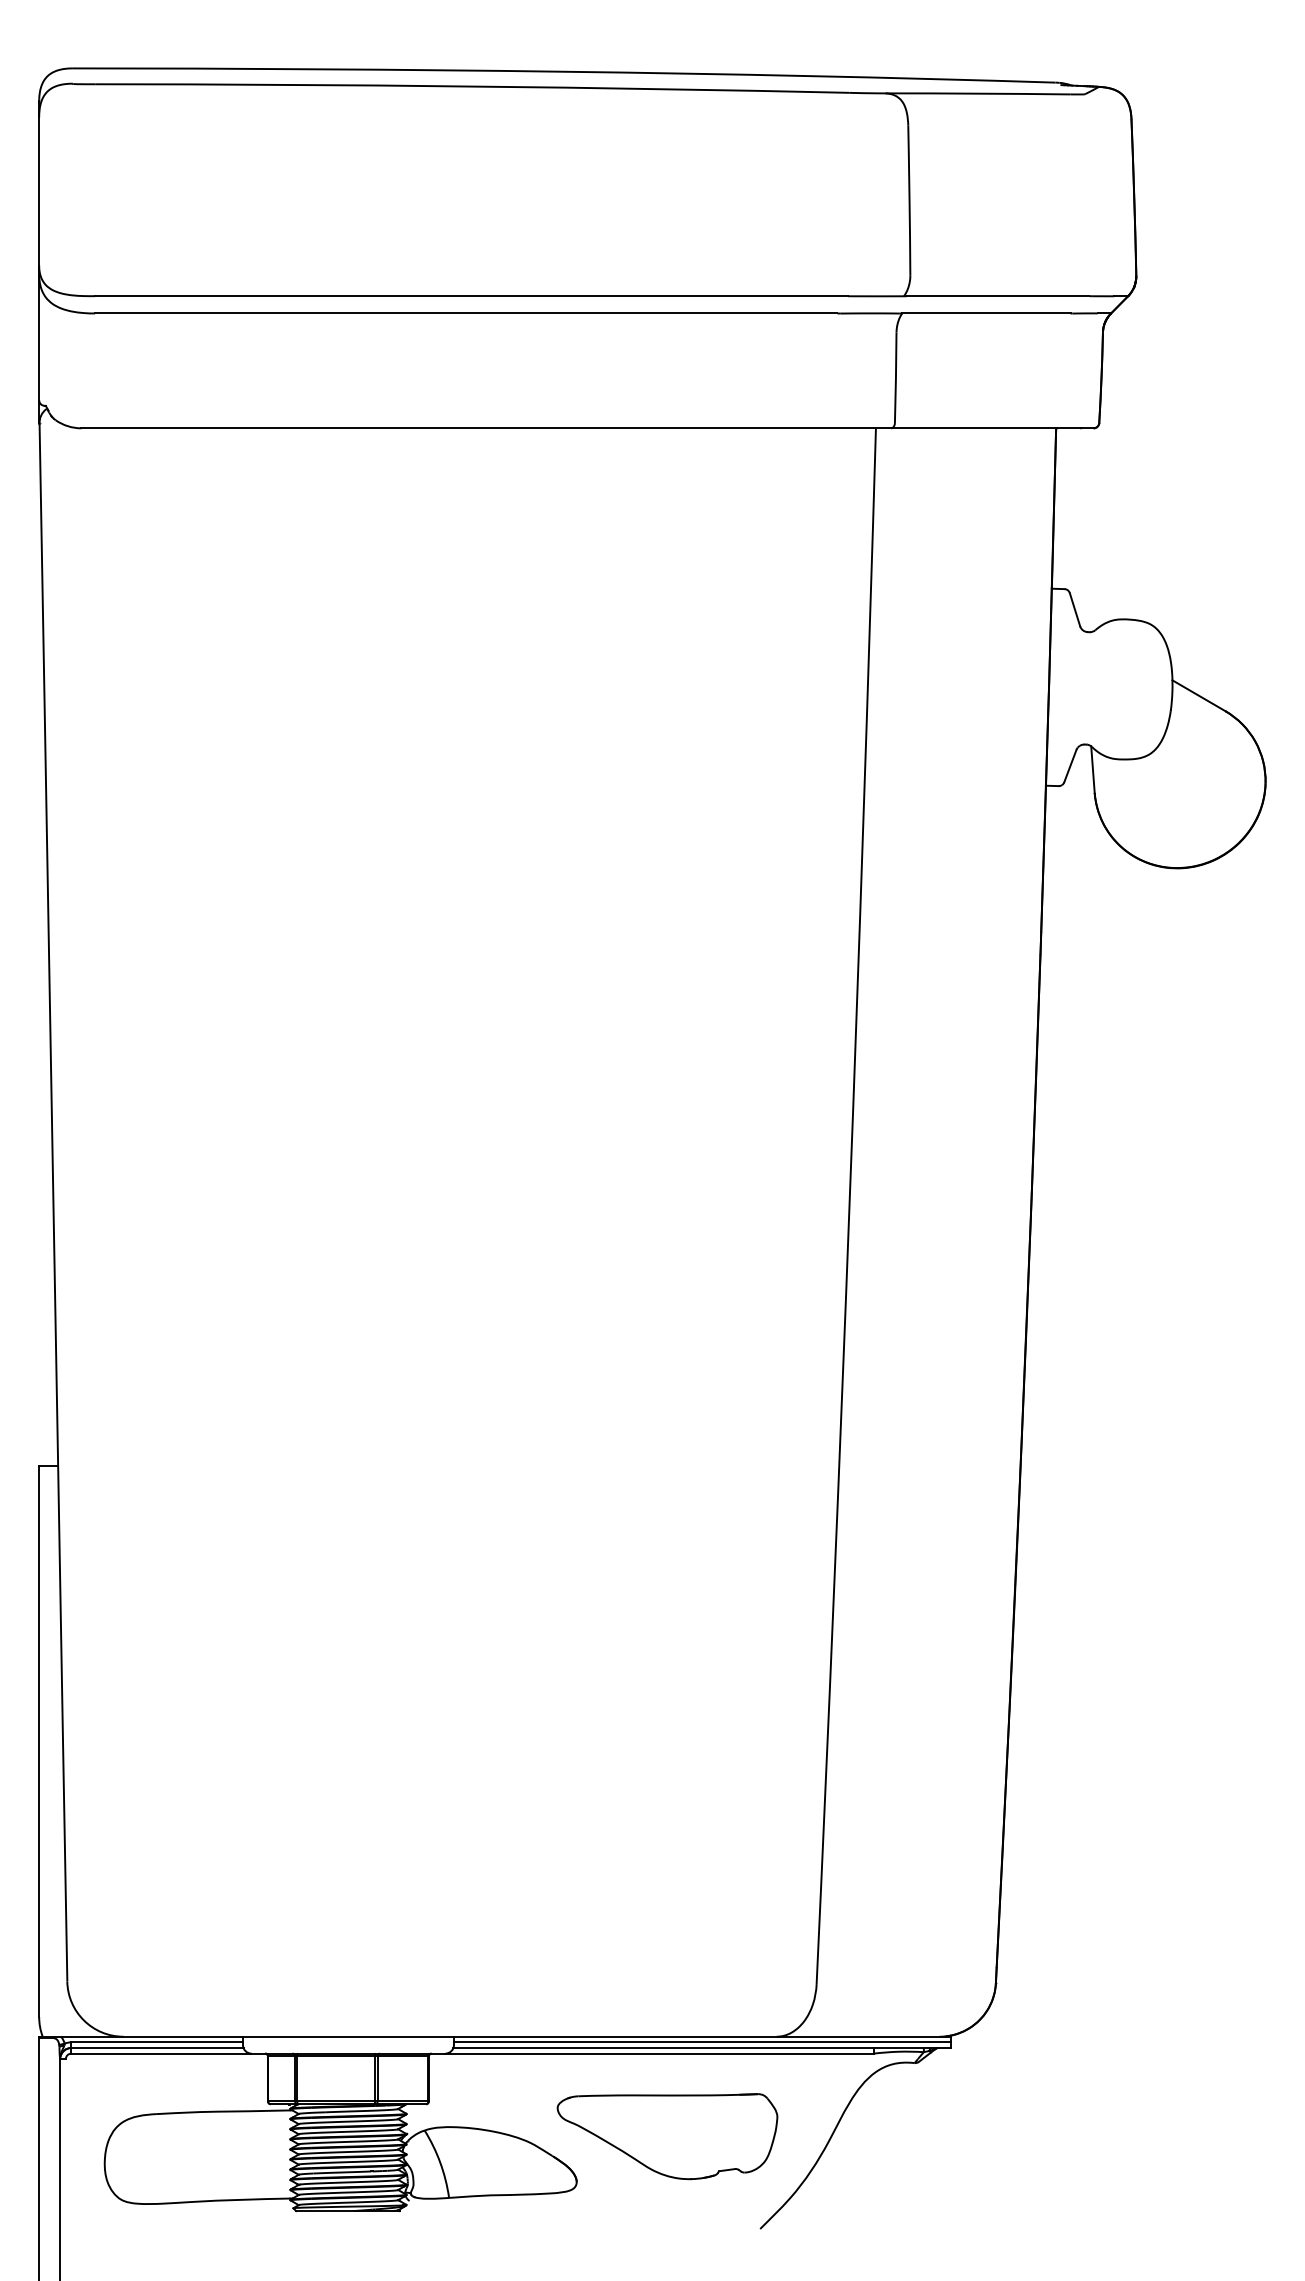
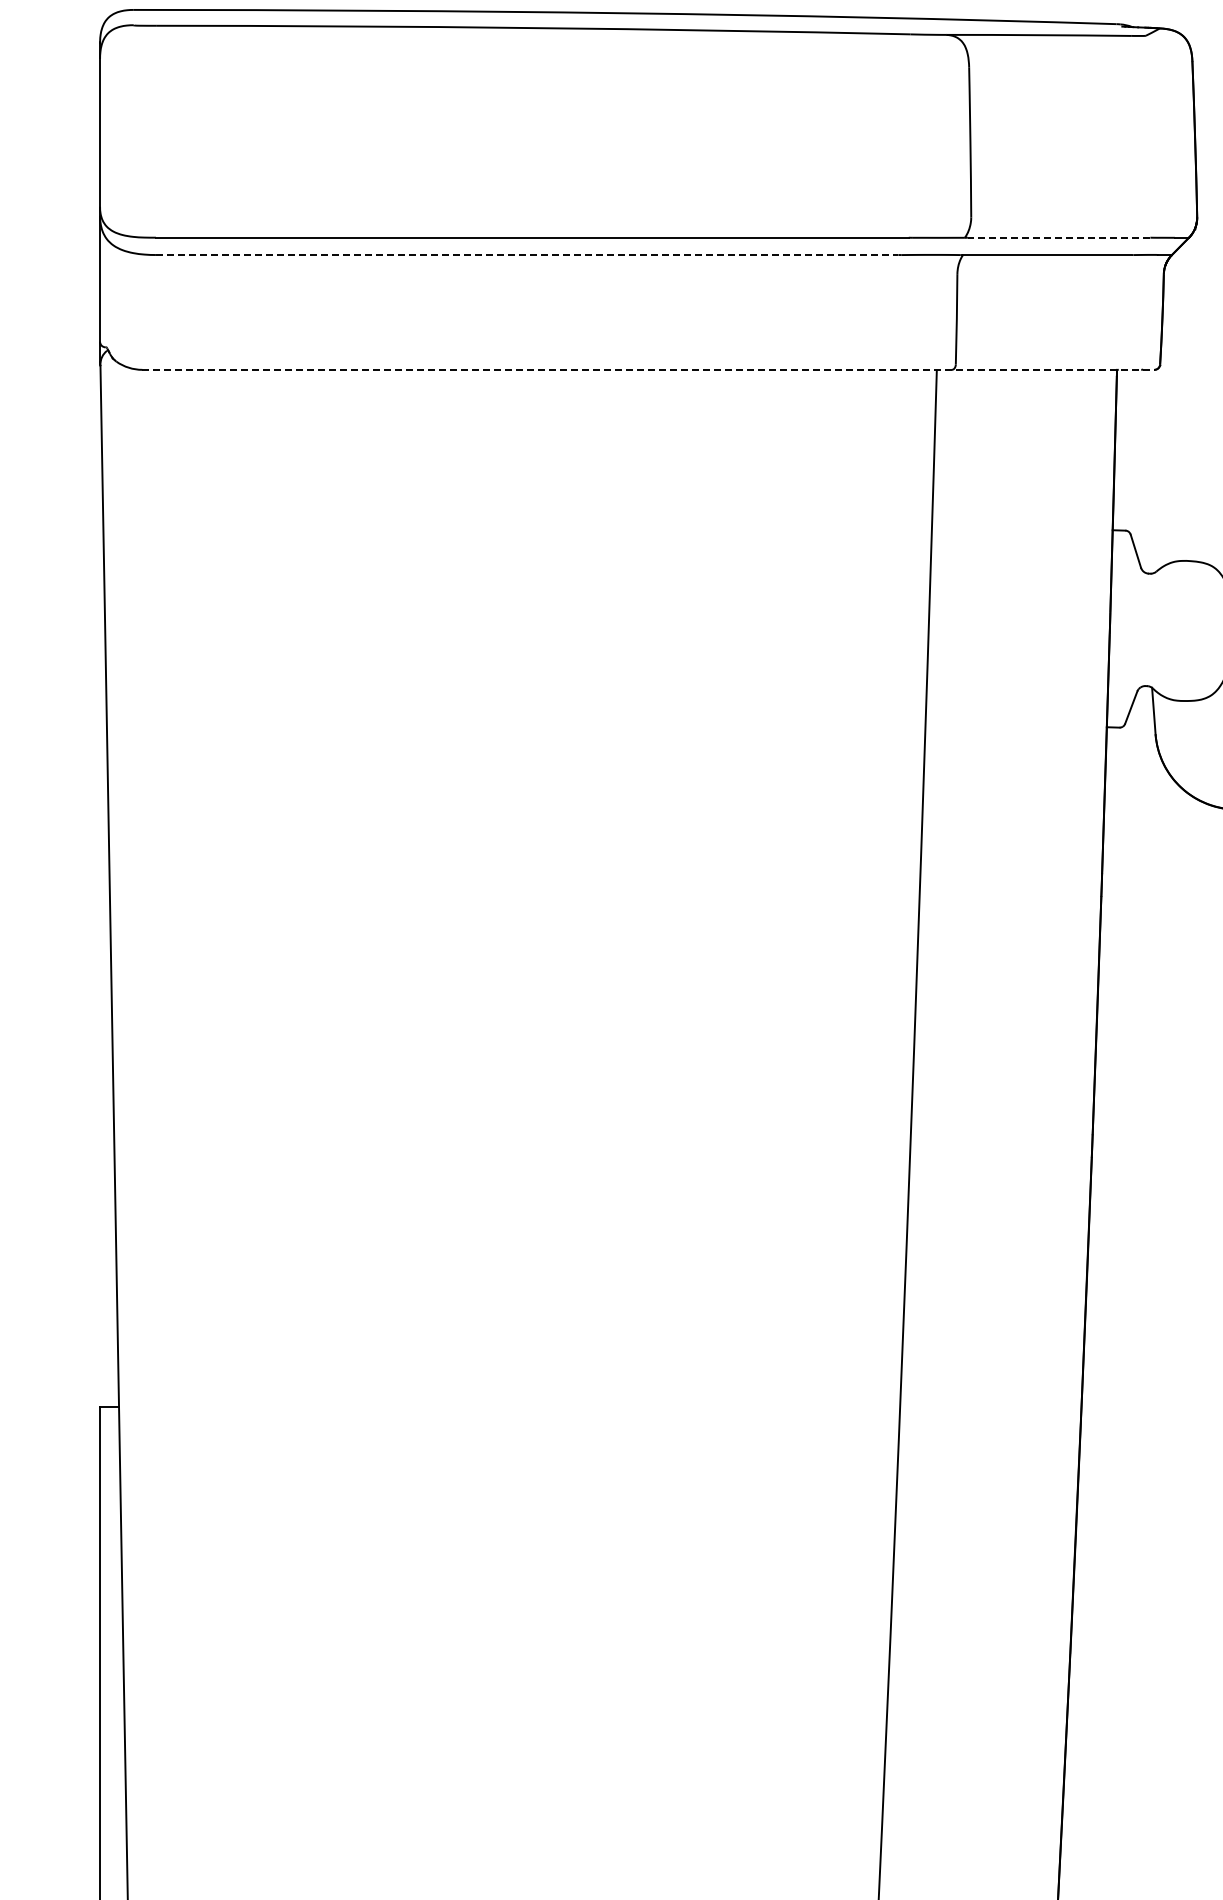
line: (997, 296) -> (1058, 238), solid -> dashed
line: (466, 313) -> (527, 255), solid -> dashed
line: (588, 428) -> (649, 370), solid -> dashed

